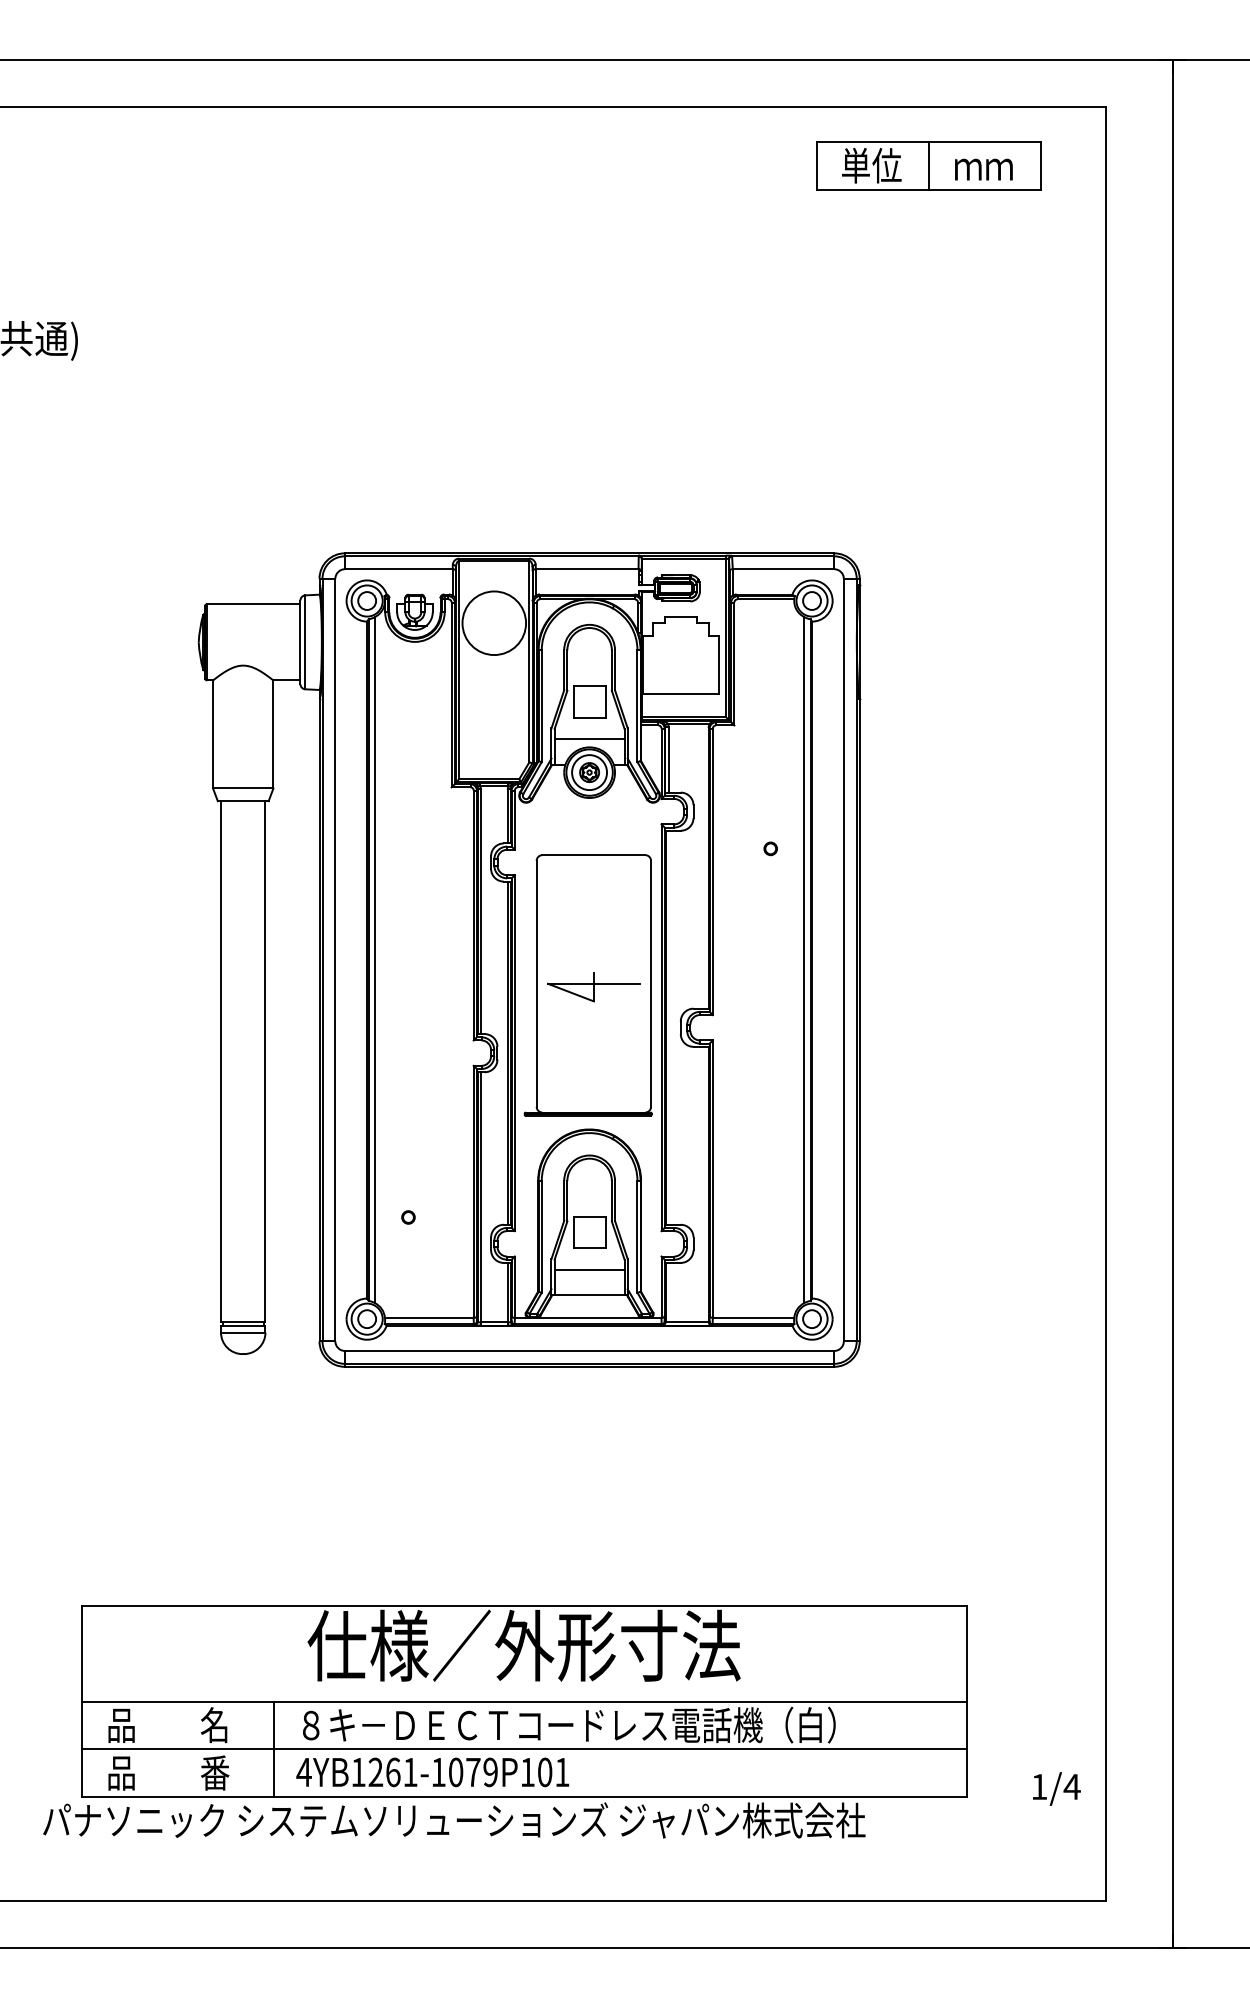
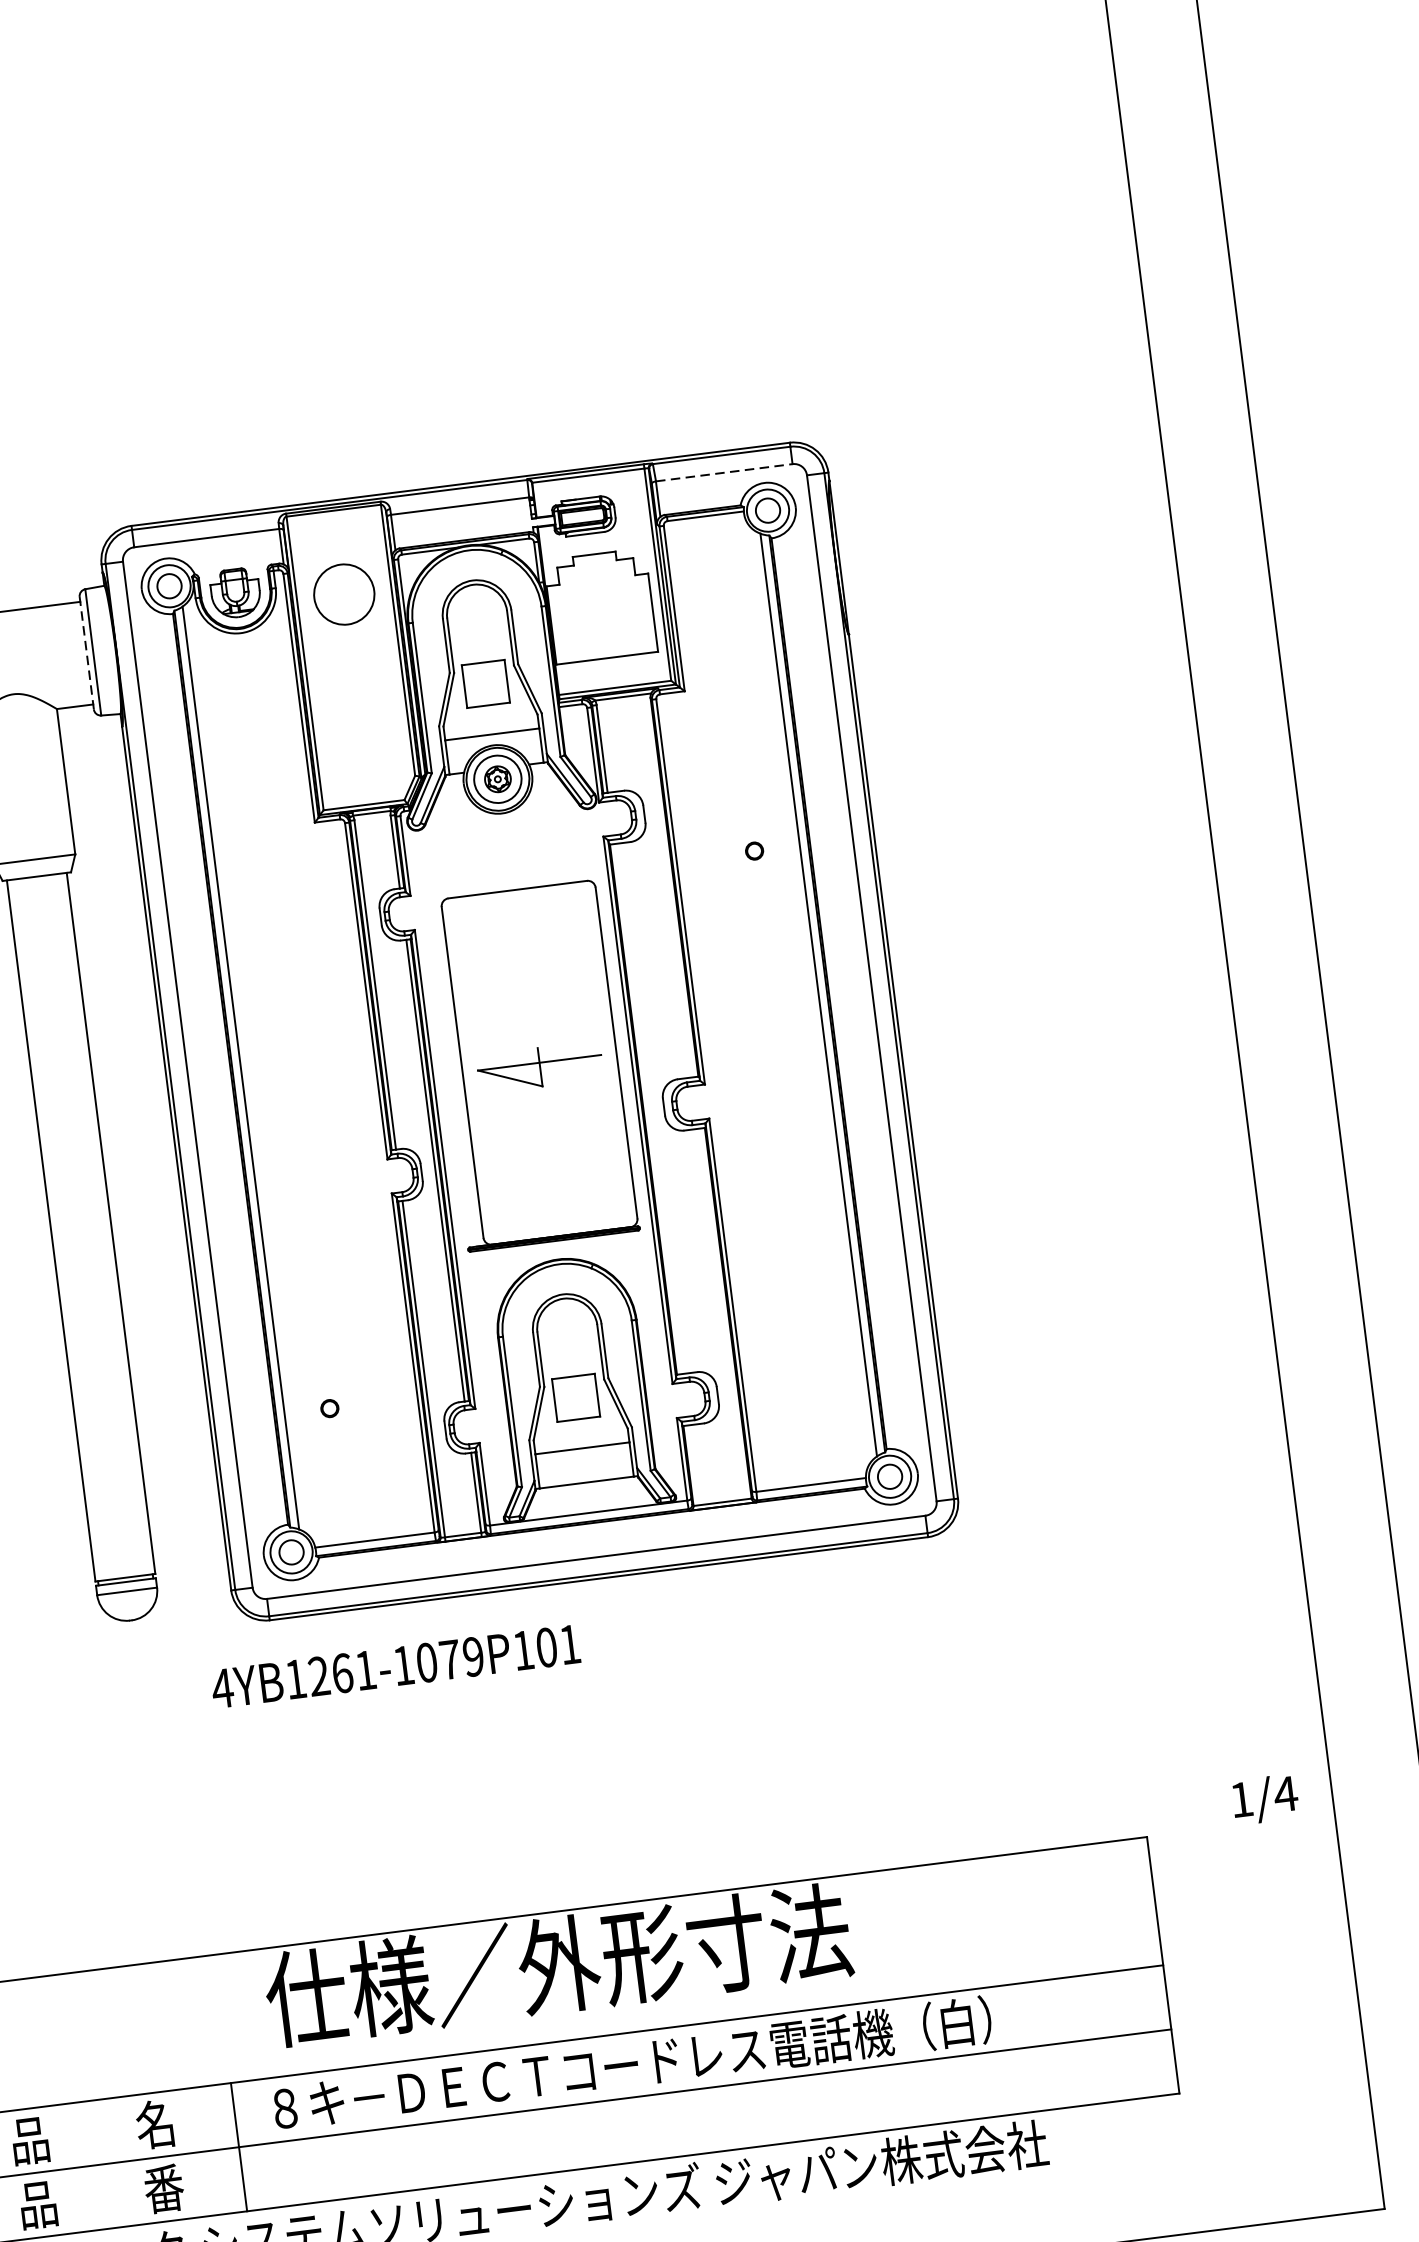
line: (783, 569) -> (724, 473), solid -> dashed
circle: (494, 623) -> (344, 594), size x0.7
line: (300, 642) -> (86, 653), solid -> dashed
text: (432, 1772) -> (395, 1666), moved
text: (1056, 1788) -> (1264, 1798), moved

